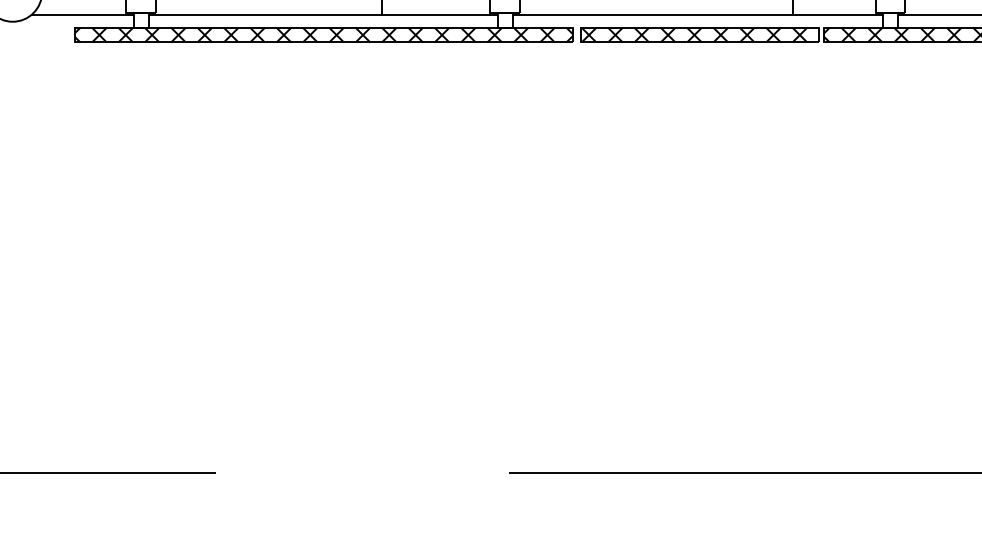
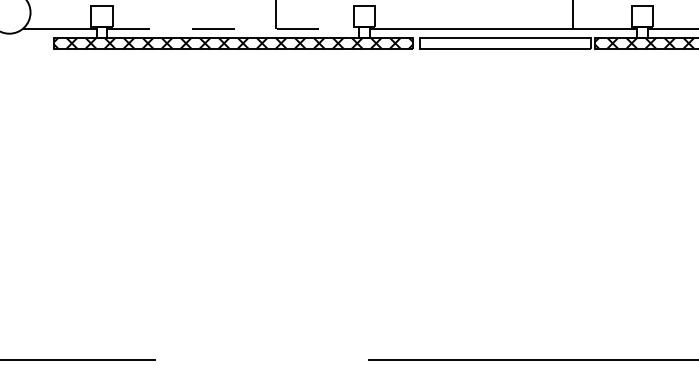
line: (323, 15) -> (233, 29), solid -> dashed
hatch: (694, 34) -> (501, 42), removed

